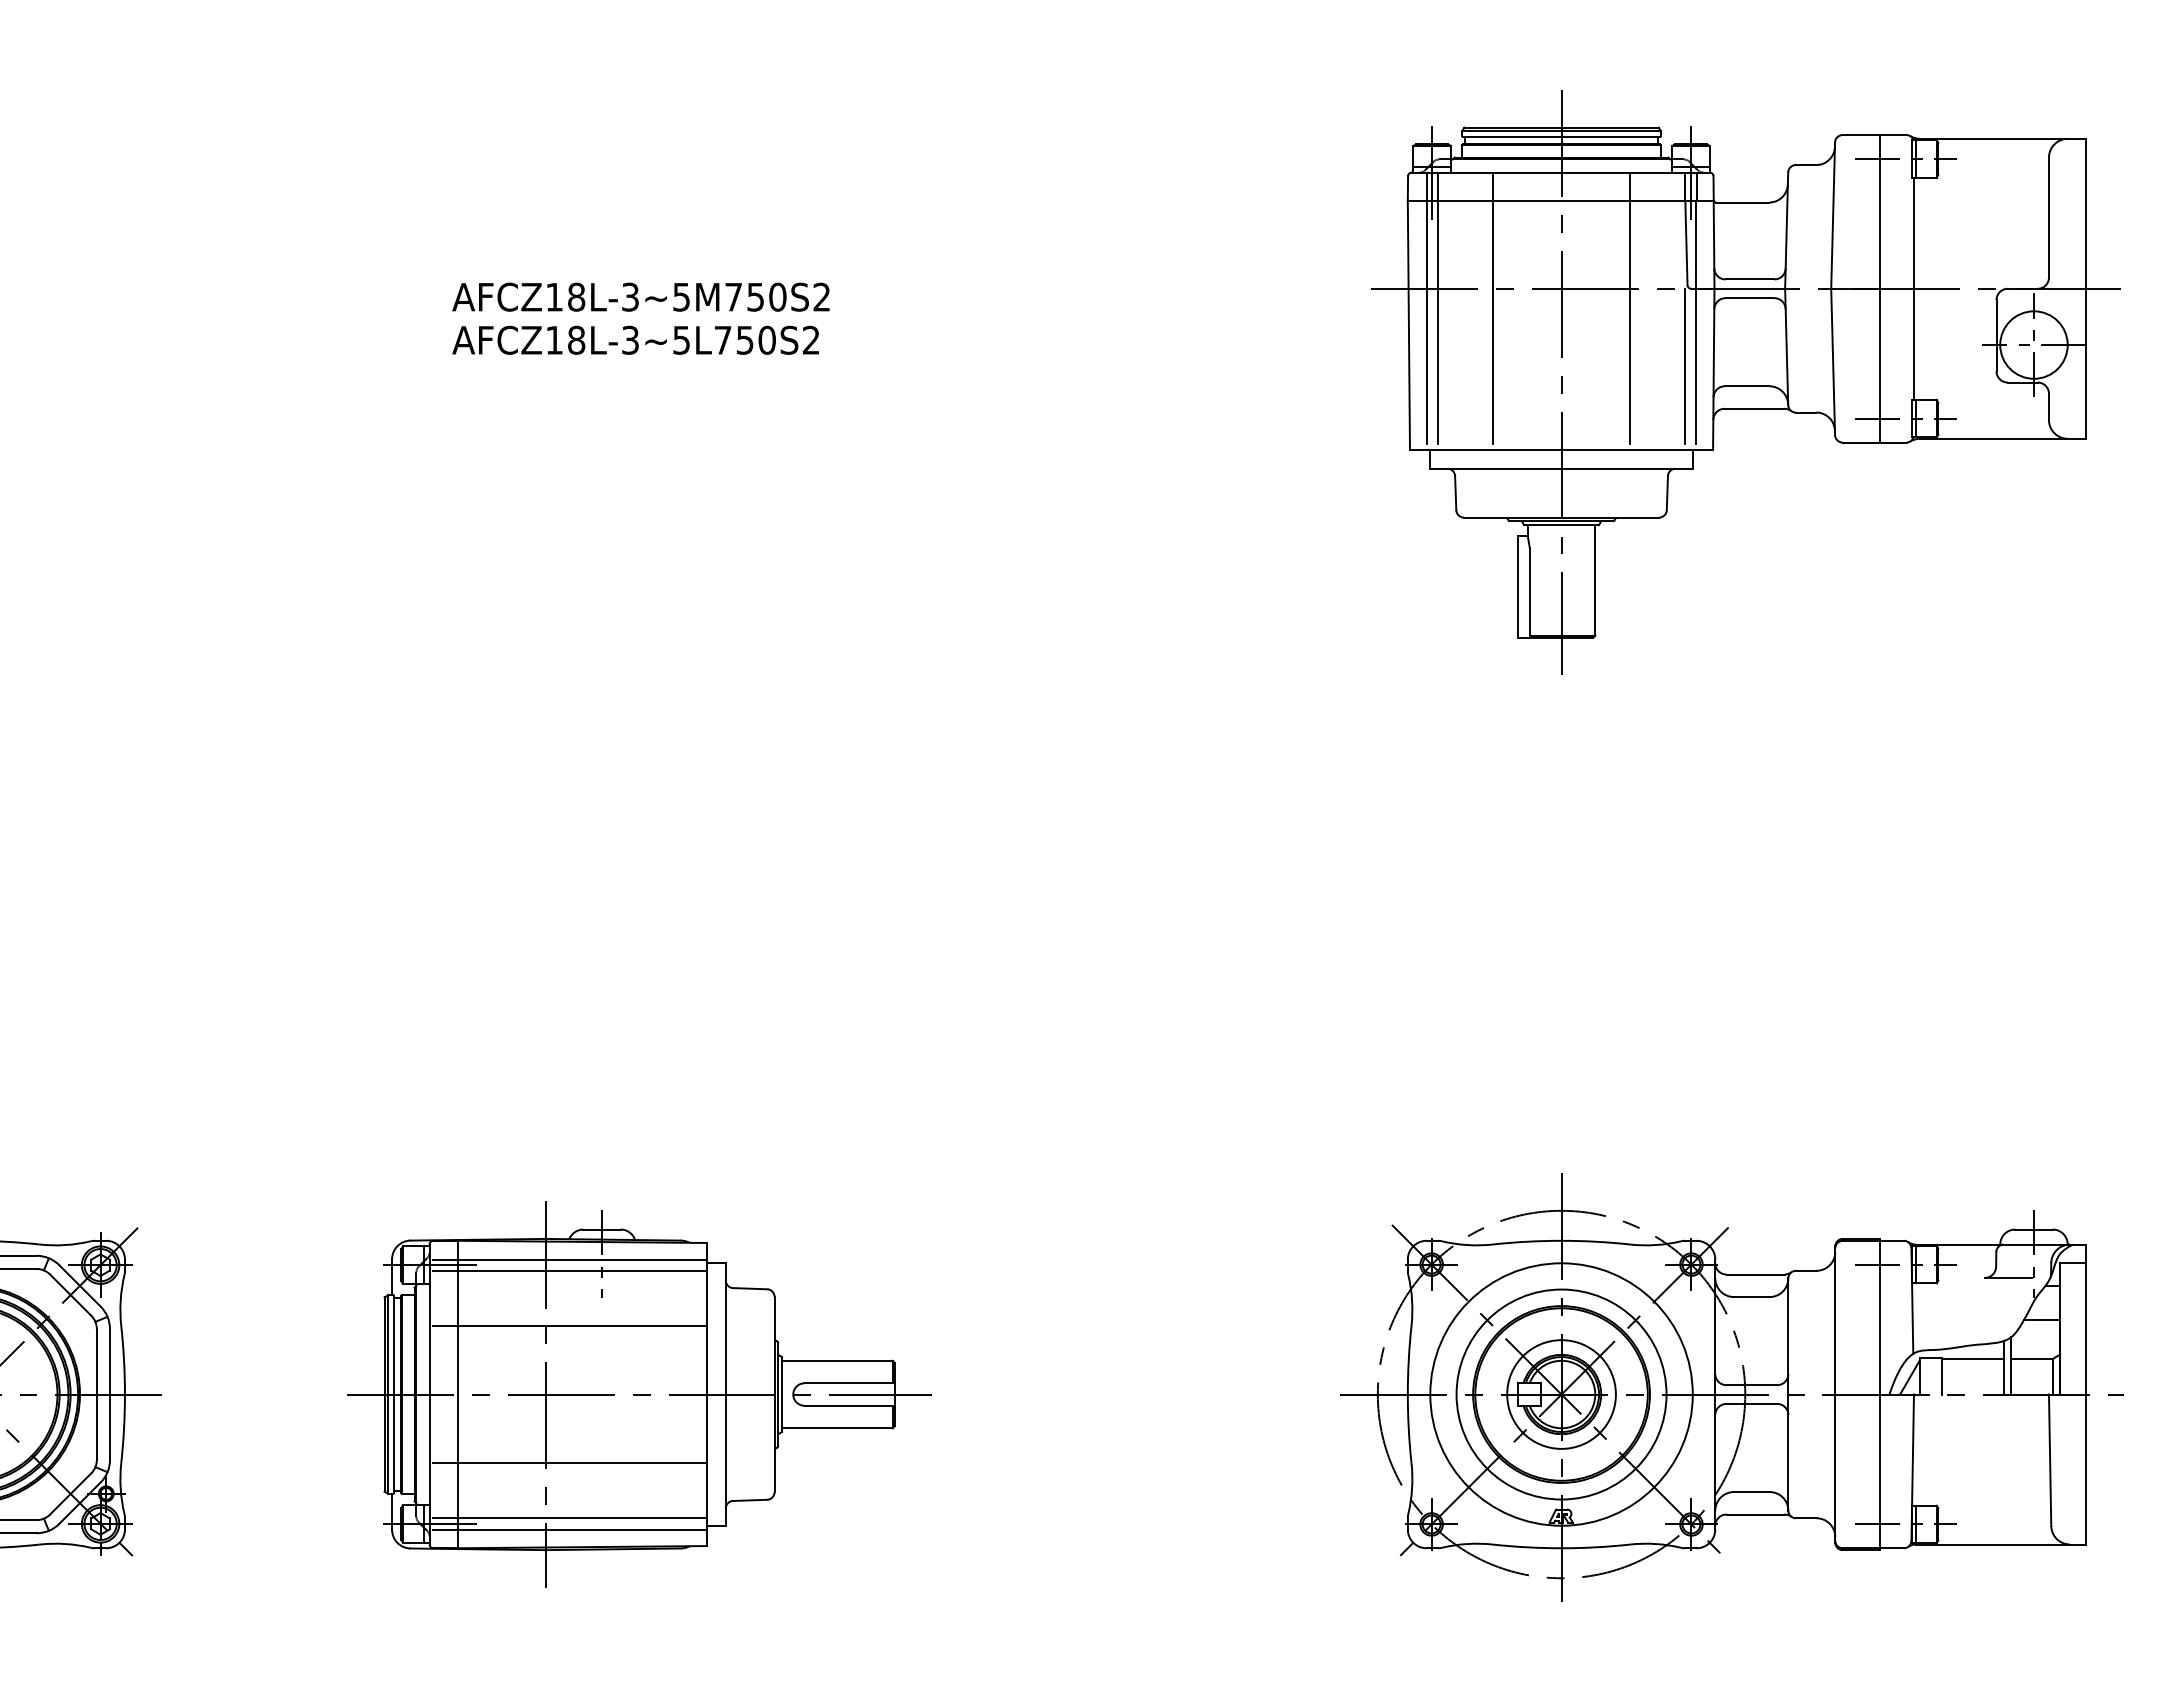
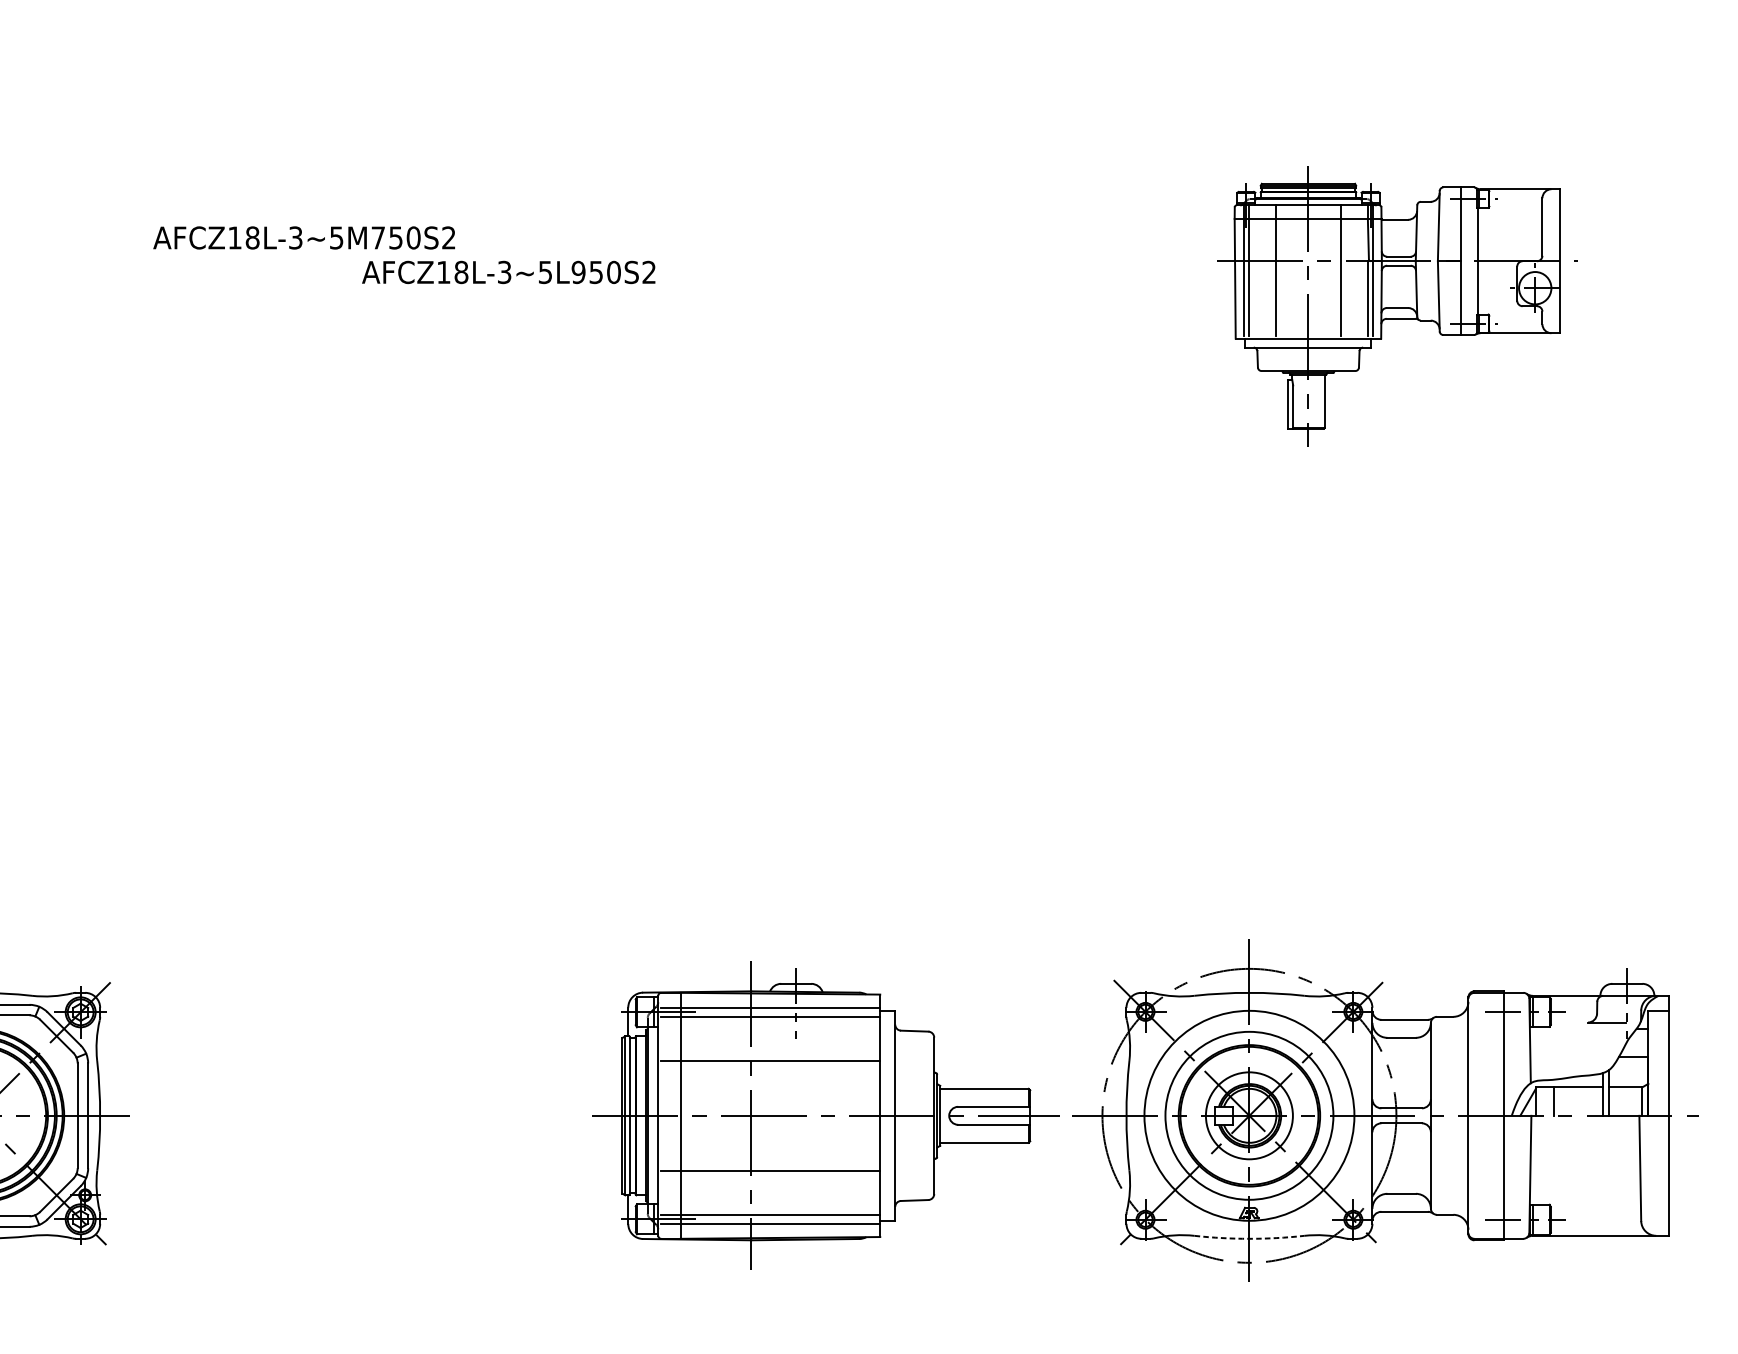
text: (640, 296) -> (303, 237), moved
text: (722, 339) -> (578, 271), AFCZ18L-3~5L750S2 -> AFCZ18L-3~5L950S2
part: (1745, 382) -> (1396, 306), size x0.6
part: (639, 1394) -> (826, 1115), moved
arc: (1561, 1548) -> (1249, 1239), solid -> dashed

